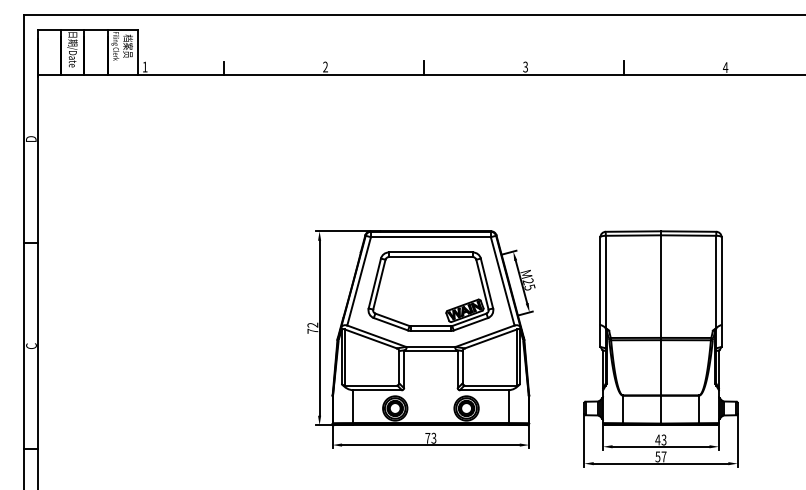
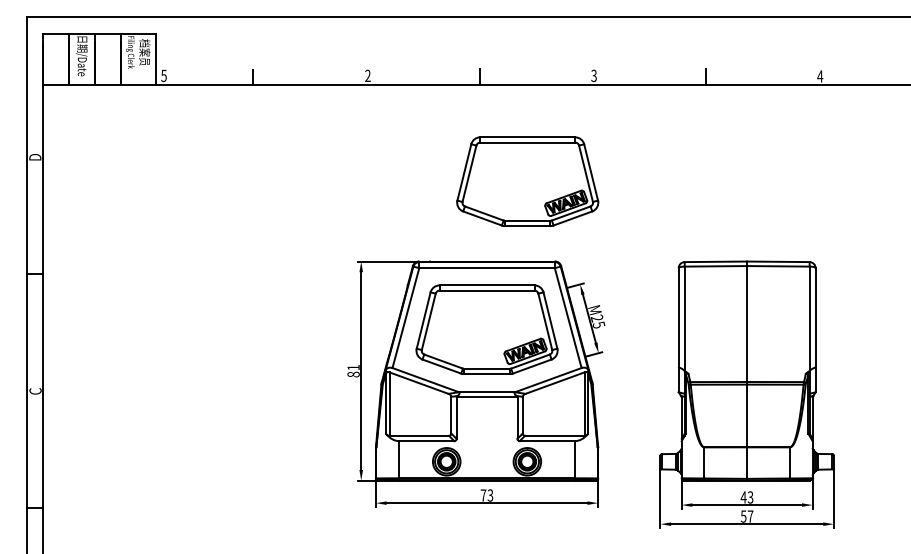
text: (144, 66) -> (163, 75), 1 -> 5
part: (466, 160) -> (527, 181), added
text: (312, 327) -> (353, 370), 72 -> 81

